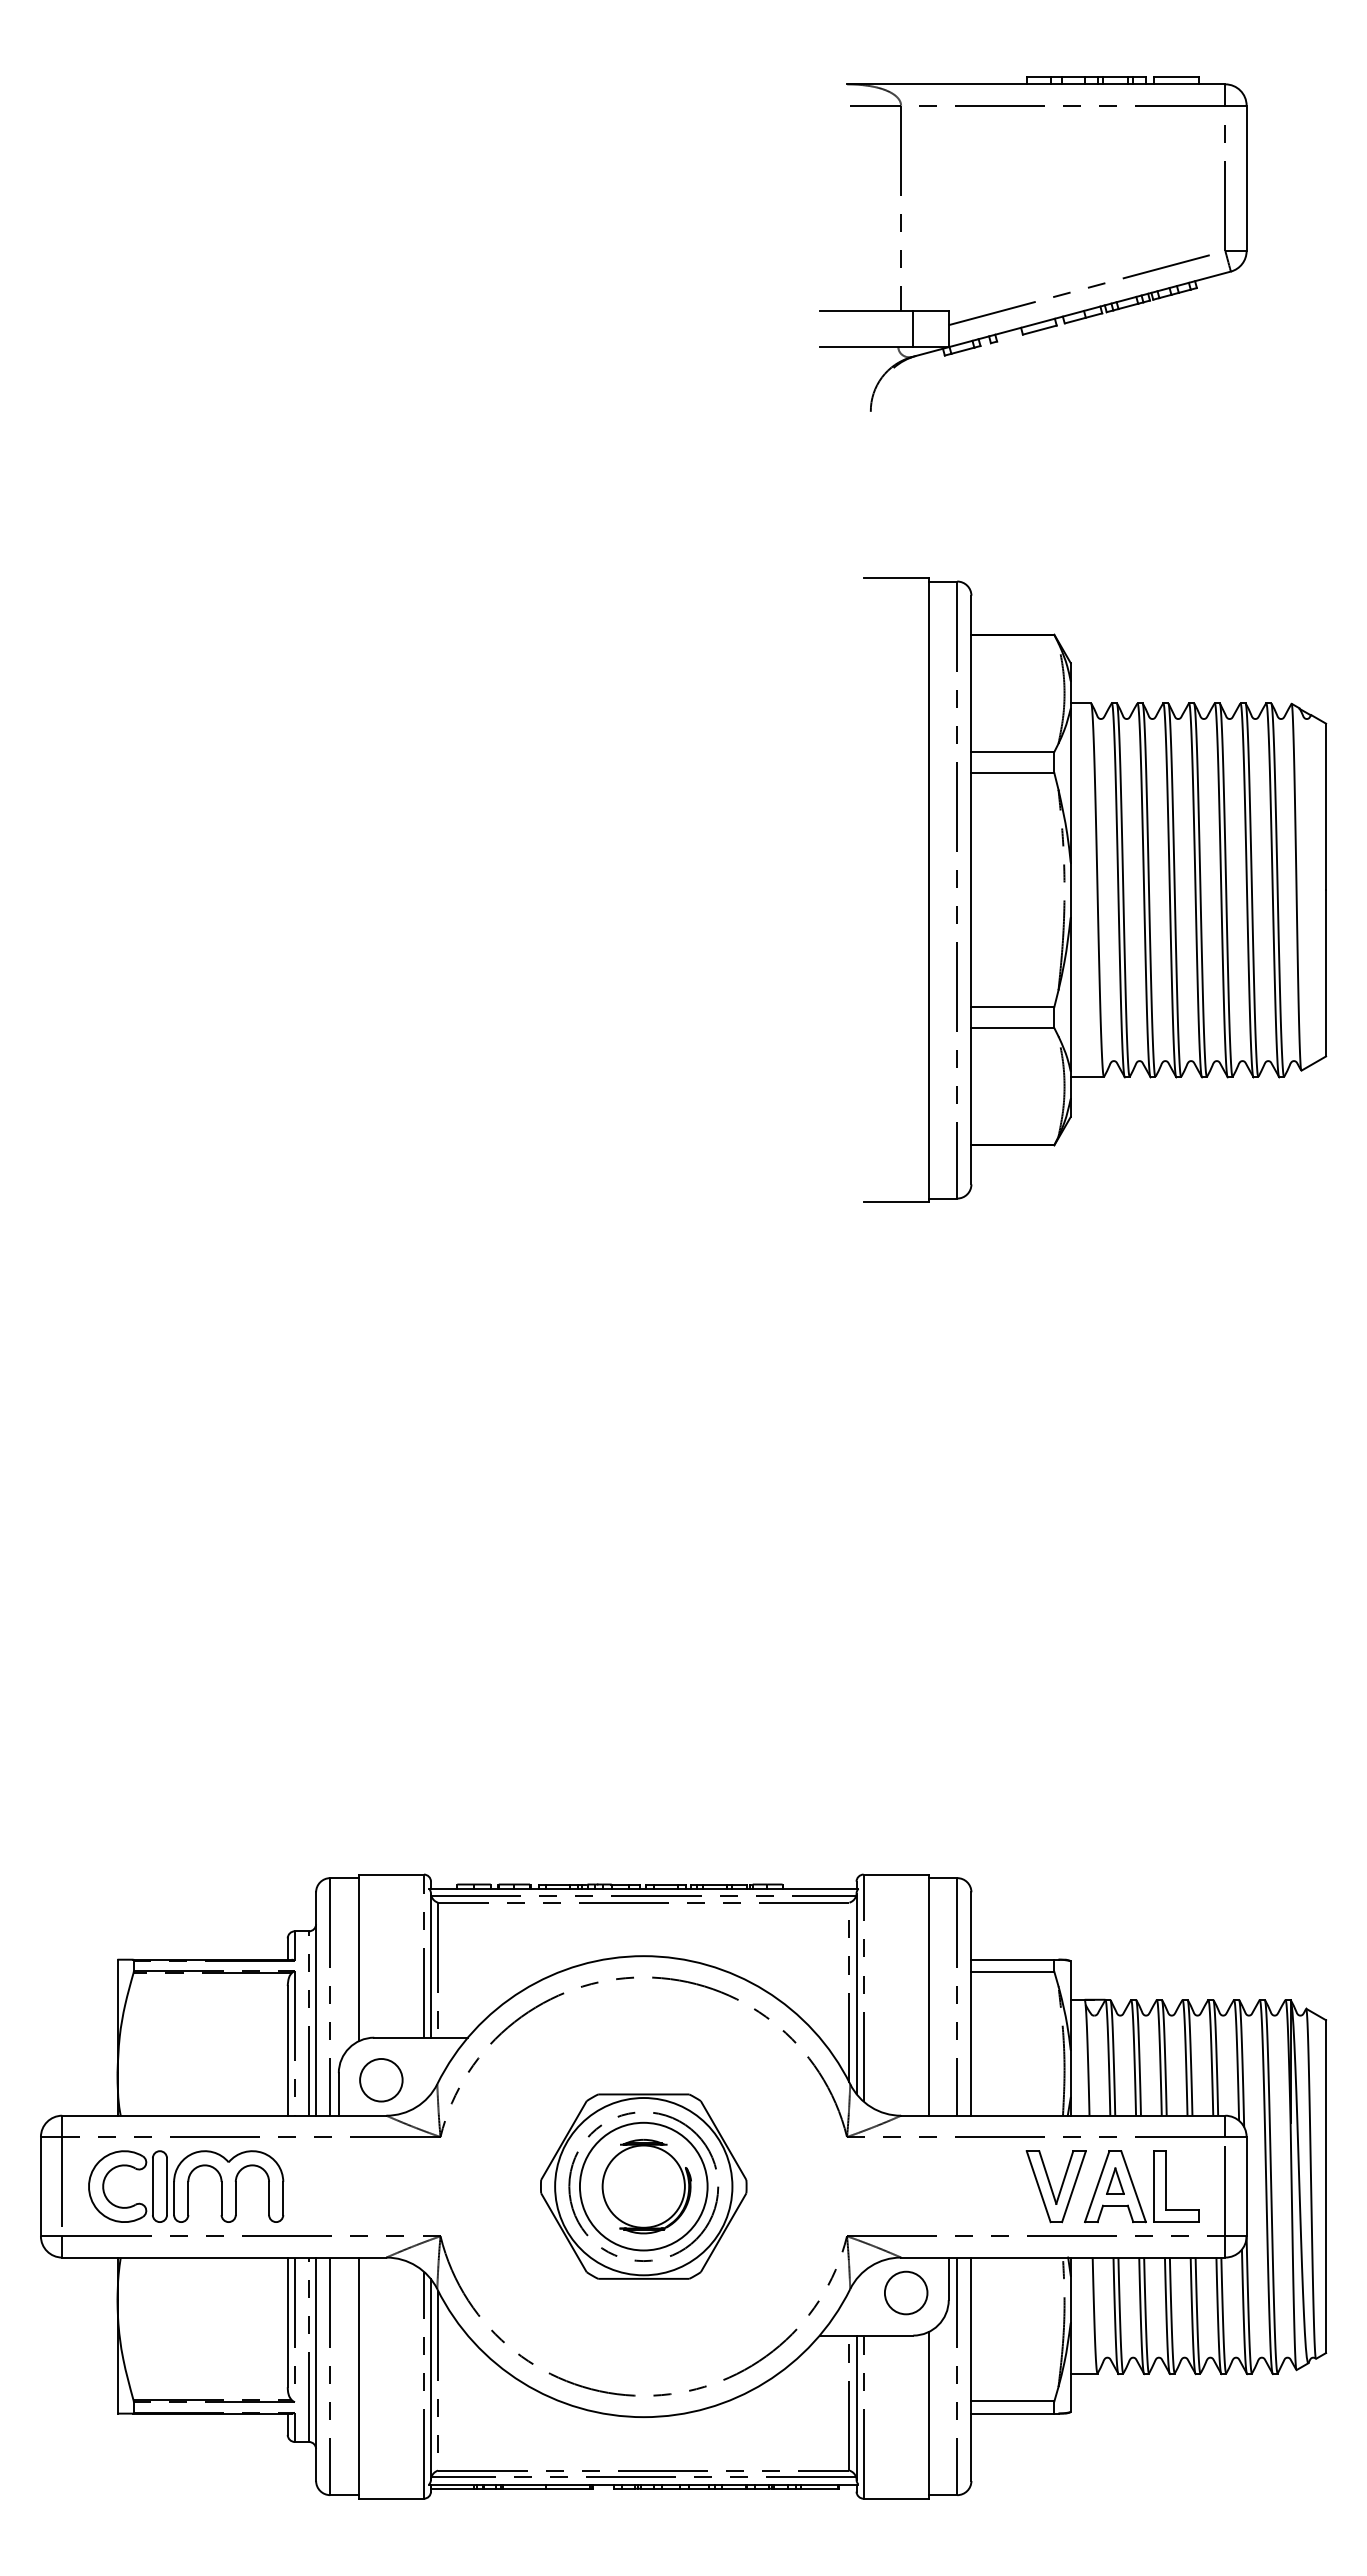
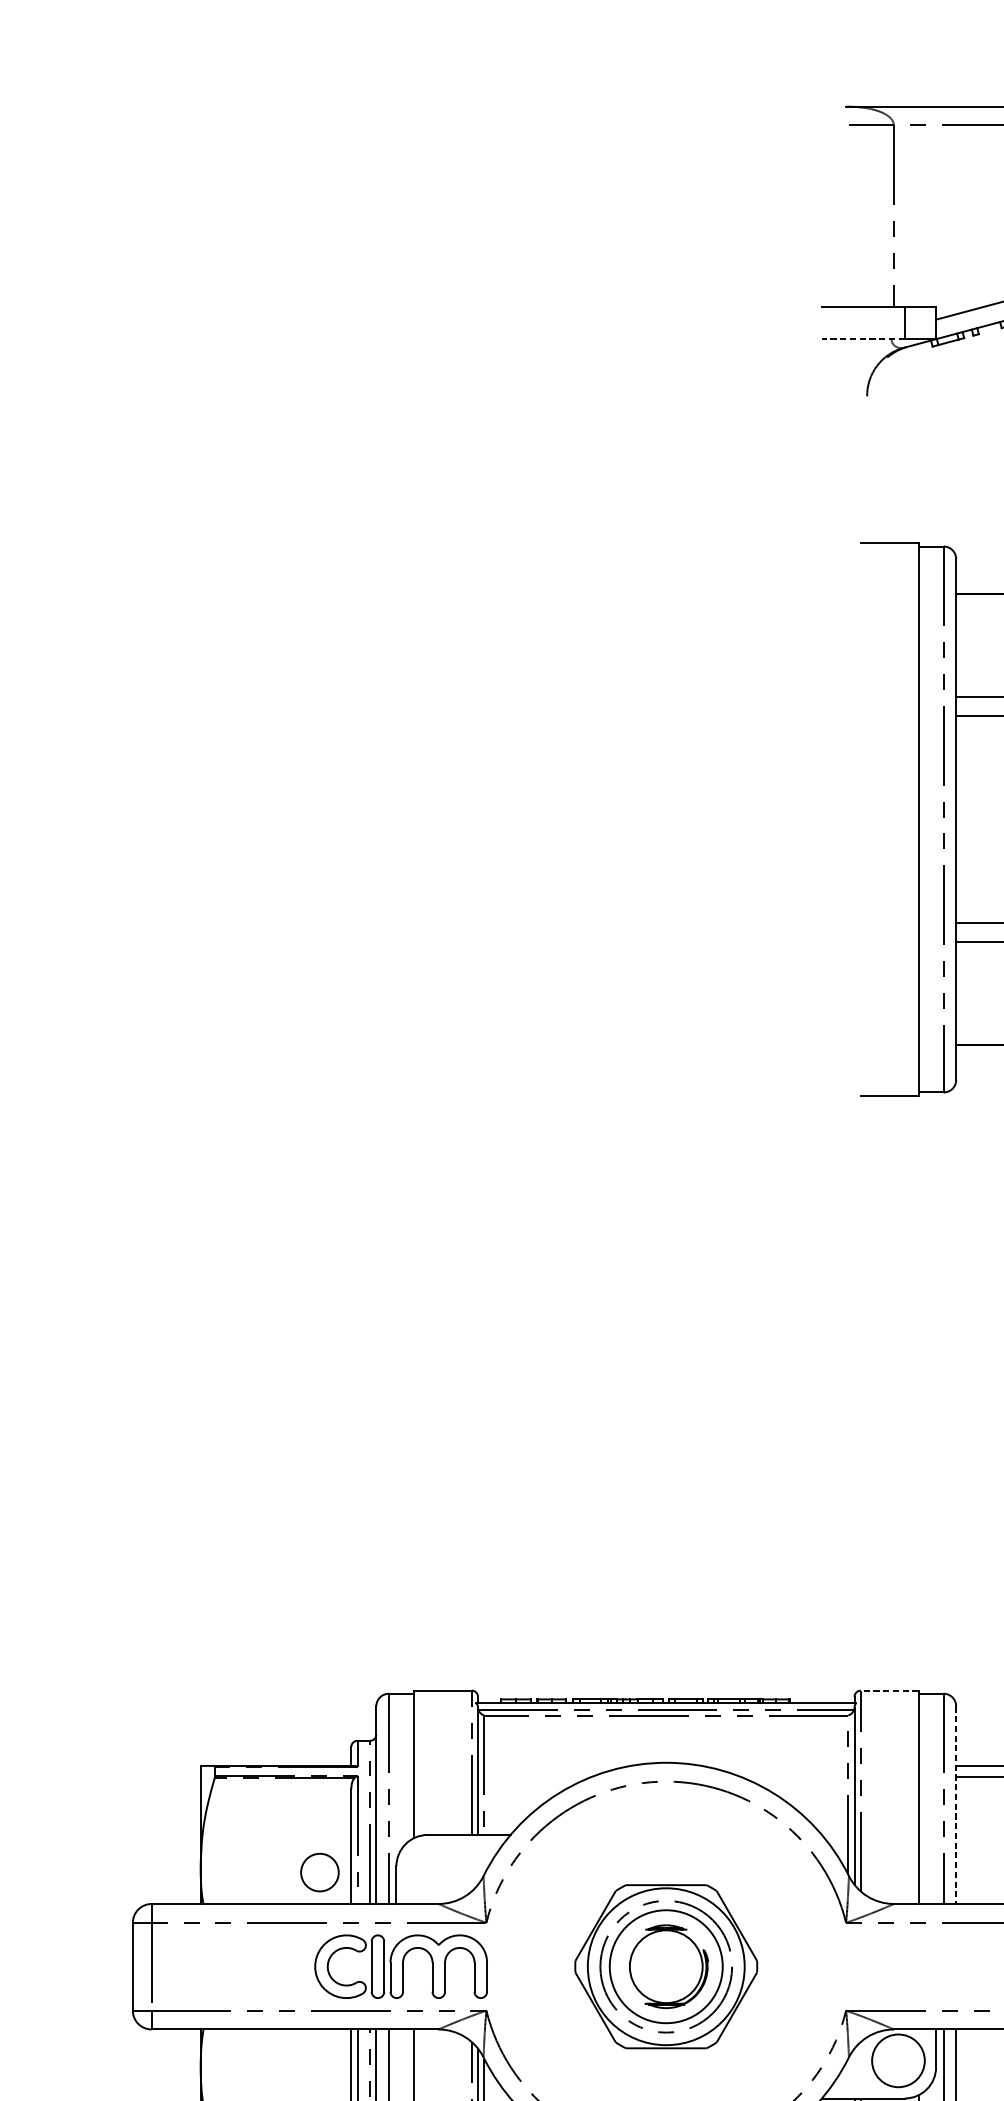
line: (866, 346) -> (863, 338), solid -> dashed
line: (896, 1874) -> (889, 1690), solid -> dashed
line: (971, 2004) -> (956, 1805), solid -> dashed
circle: (381, 2080) -> (320, 1872), moved
part: (186, 2186) -> (401, 1966), moved
circle: (905, 2292) -> (897, 2060), size x1.4

